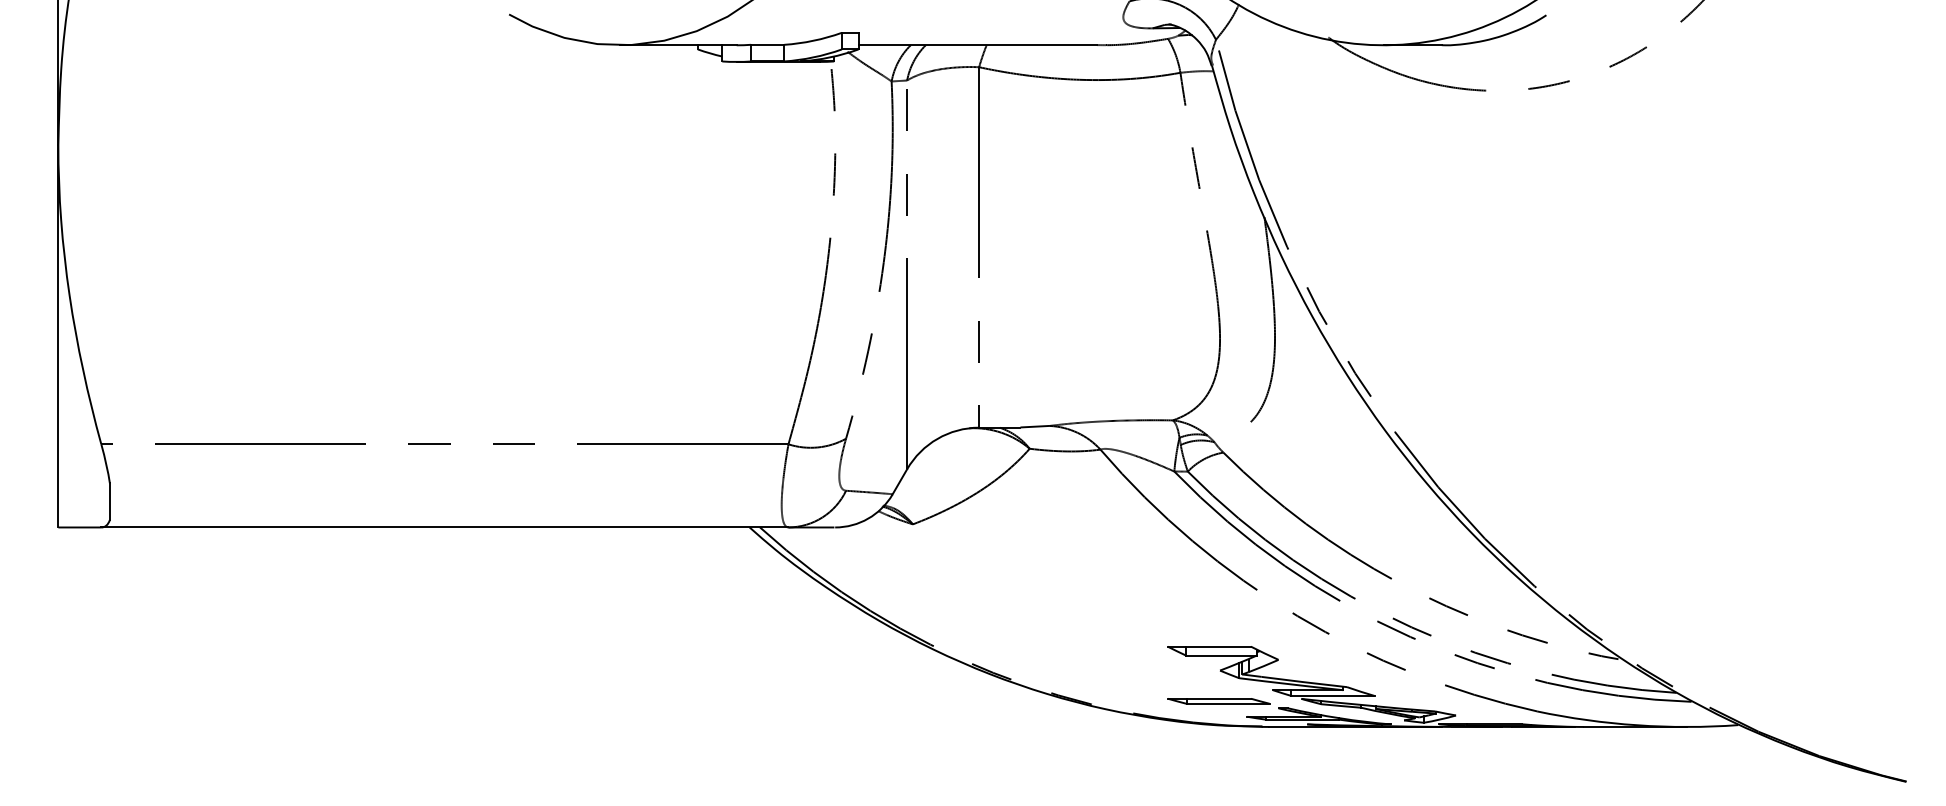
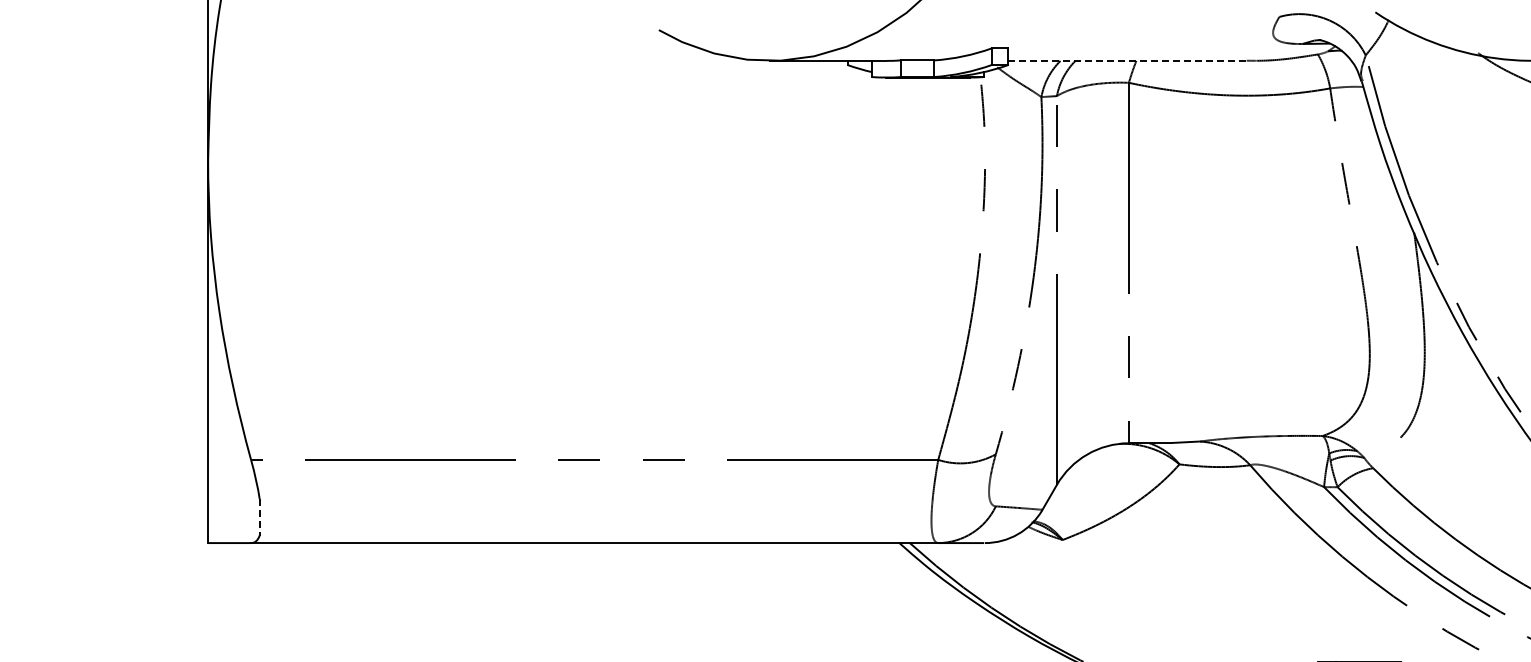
line: (978, 45) -> (1128, 61), solid -> dashed
line: (109, 502) -> (259, 518), solid -> dashed

